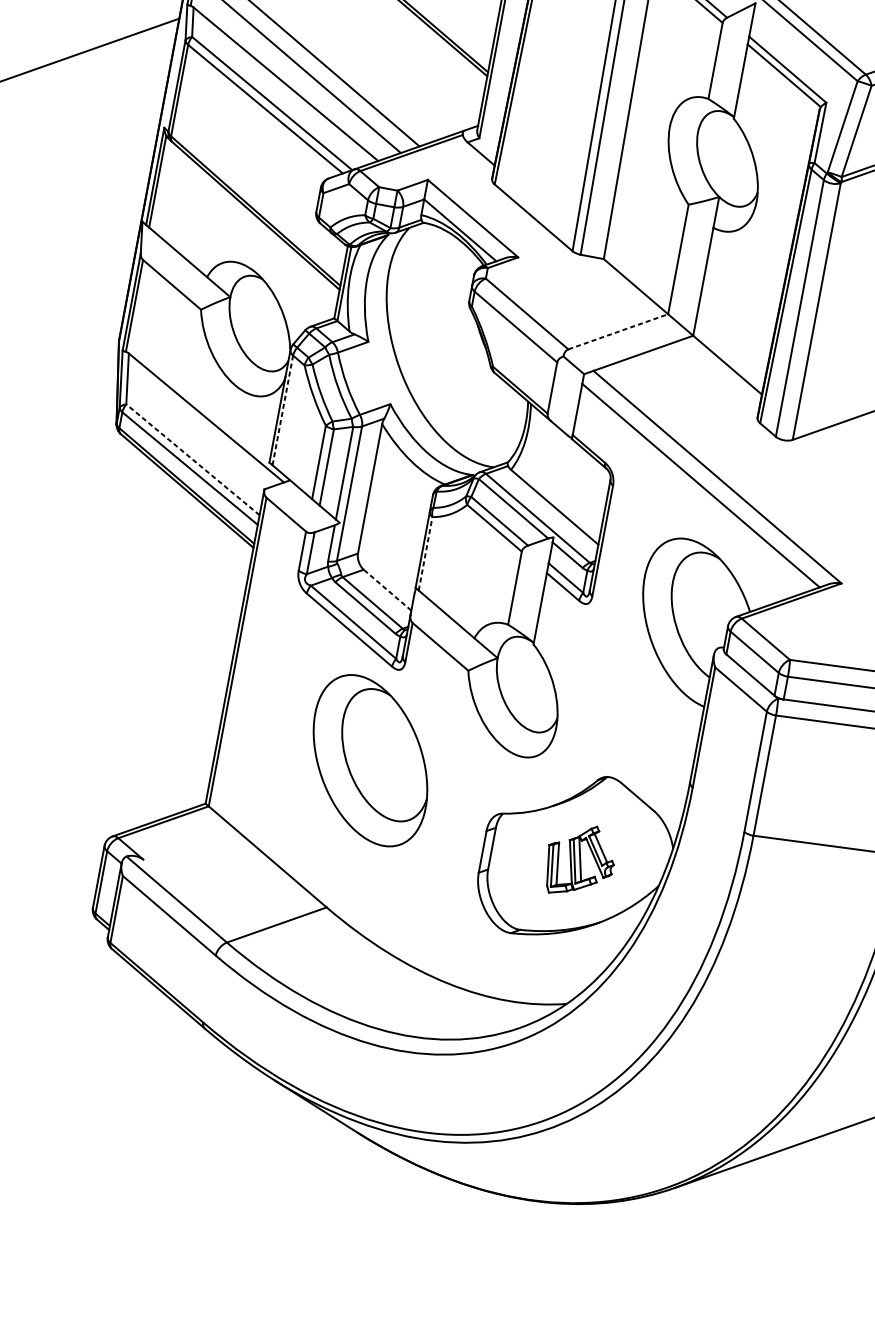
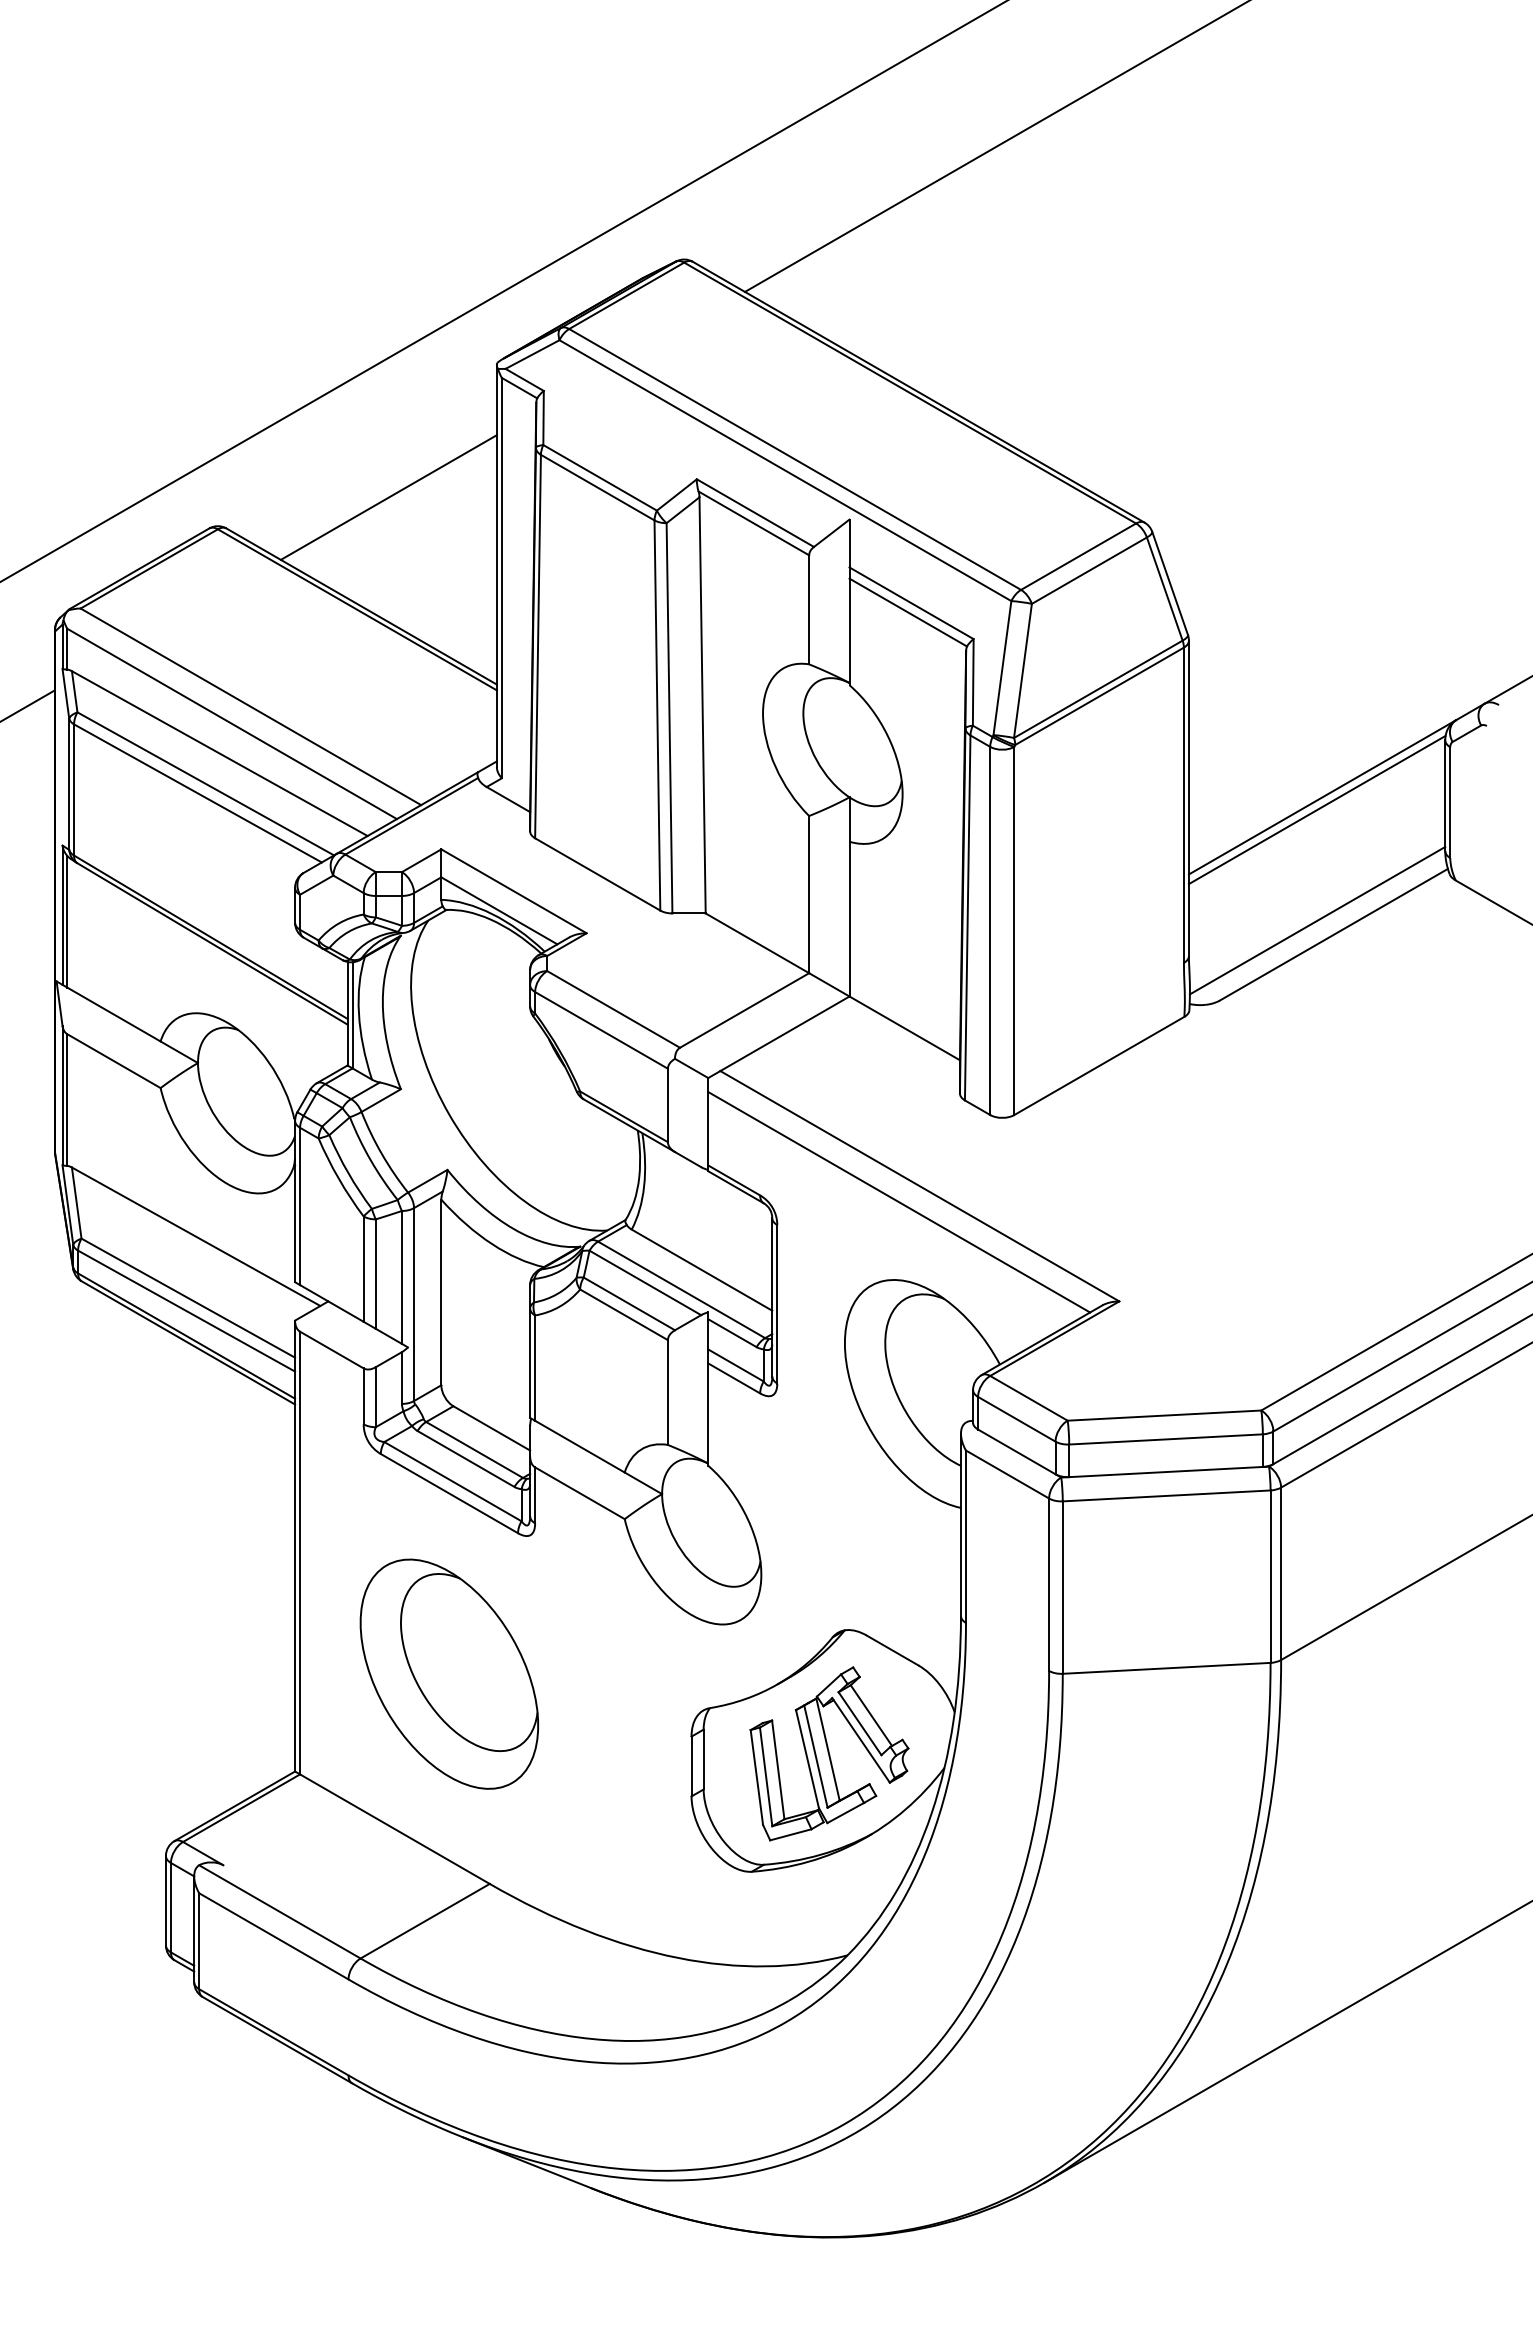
line: (618, 331) -> (744, 1010), dashed -> solid
line: (283, 410) -> (300, 1206), dashed -> solid
line: (192, 459) -> (187, 1297), dashed -> solid
line: (425, 554) -> (535, 1368), dashed -> solid
line: (387, 590) -> (491, 1428), dashed -> solid
part: (369, 760) -> (448, 1673), moved
part: (580, 860) -> (829, 1753), size x1.67

